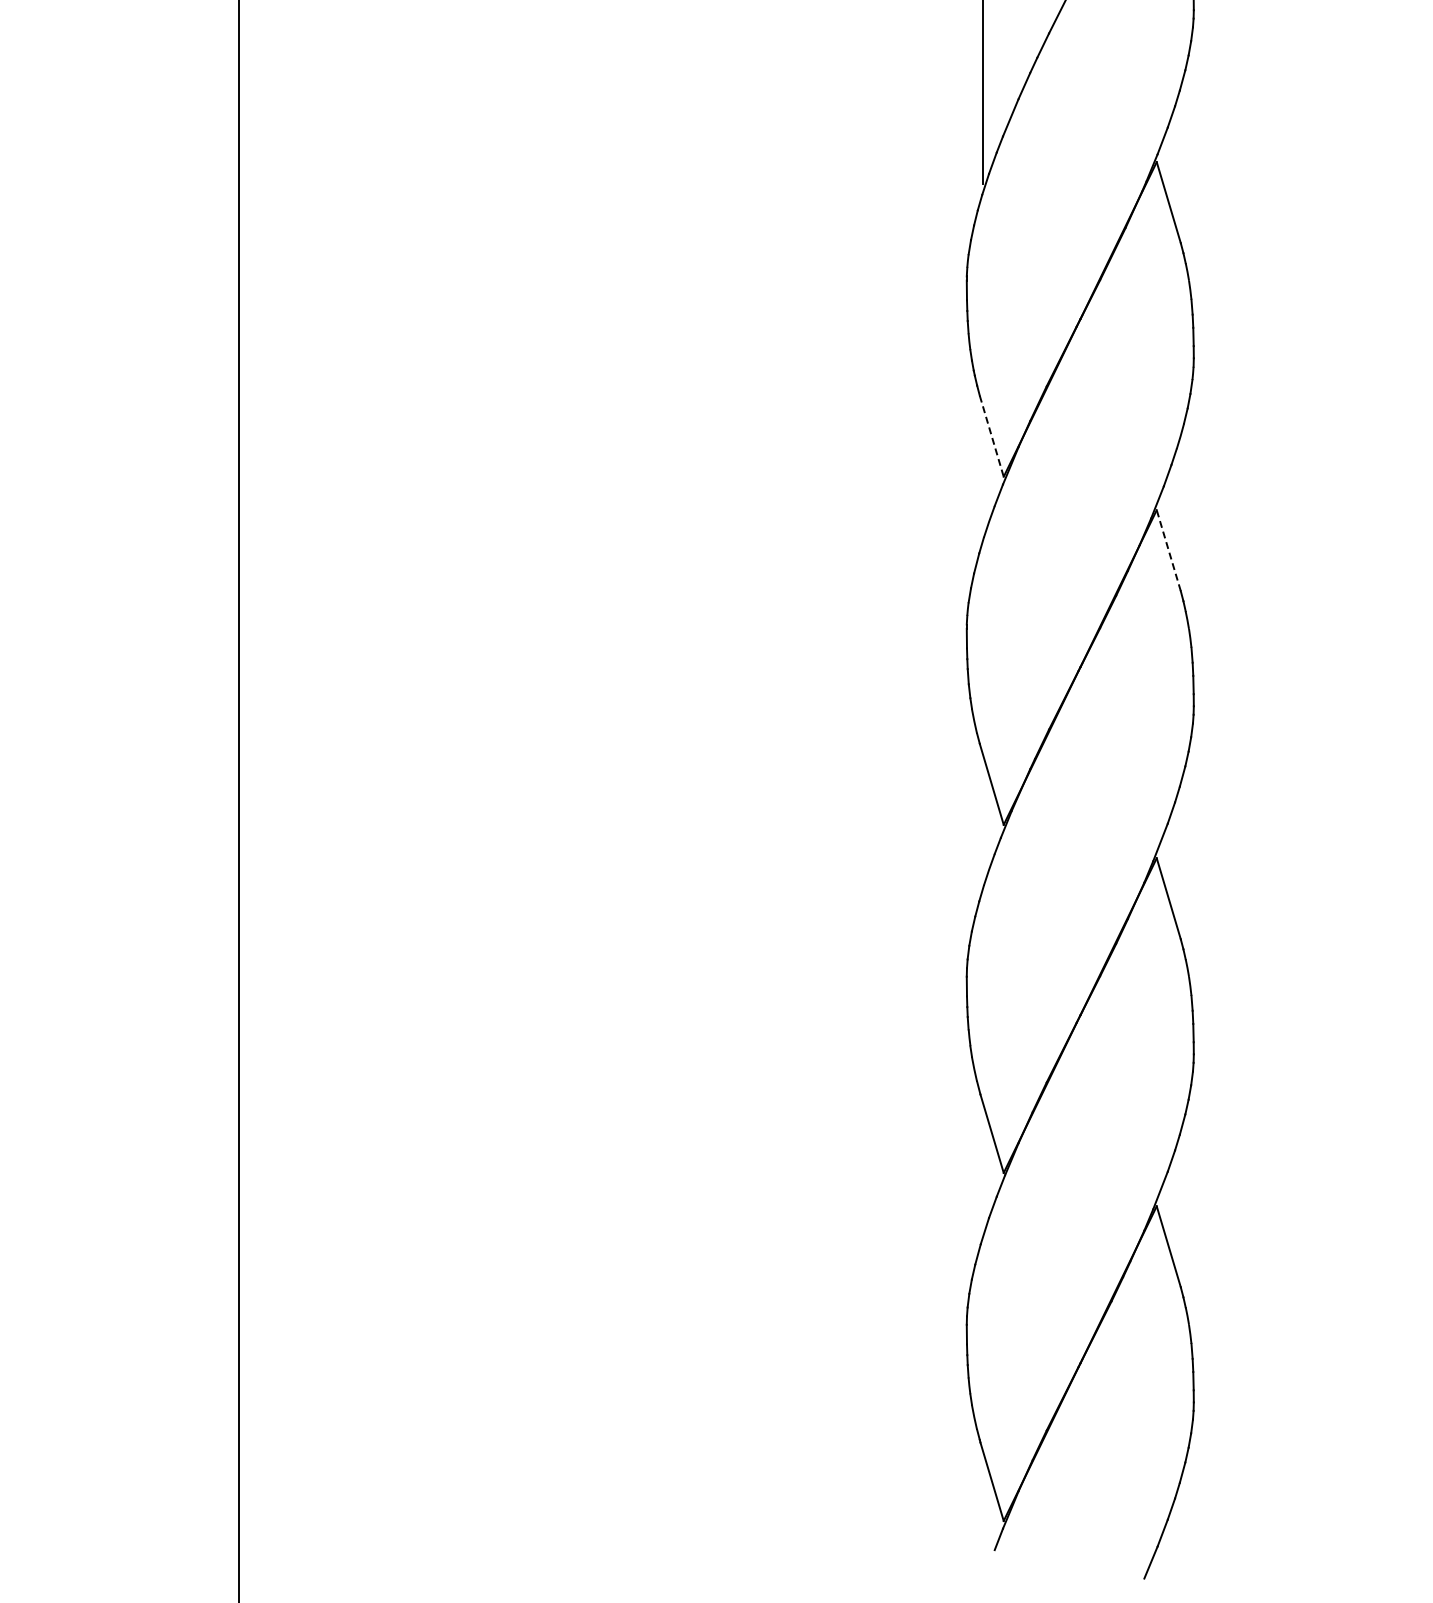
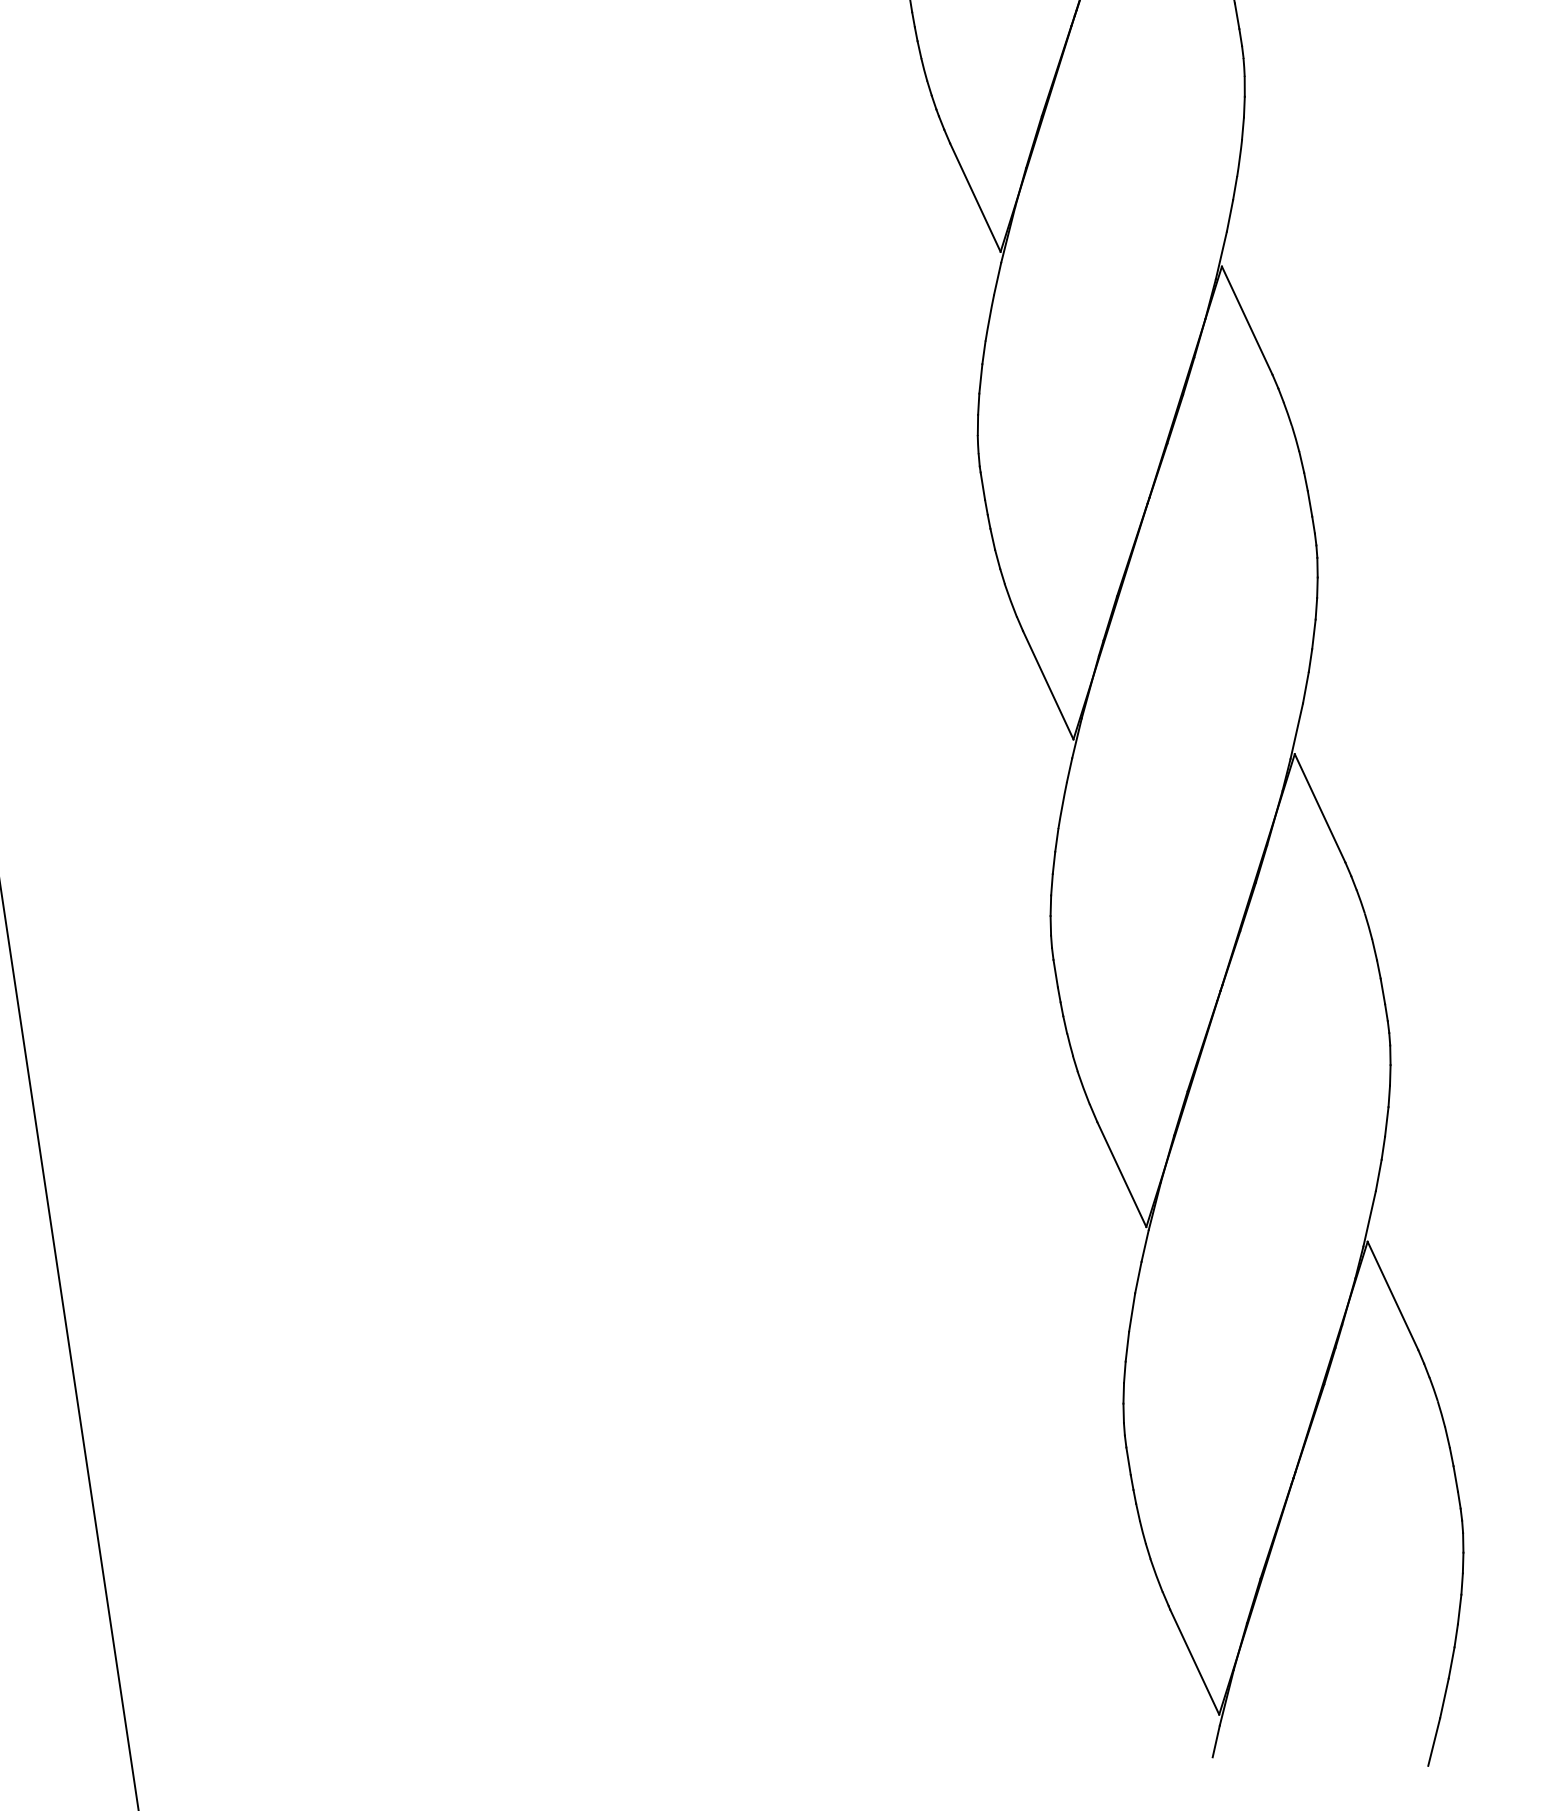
line: (991, 436) -> (975, 197), dashed -> solid
line: (1168, 550) -> (1246, 320), dashed -> solid

